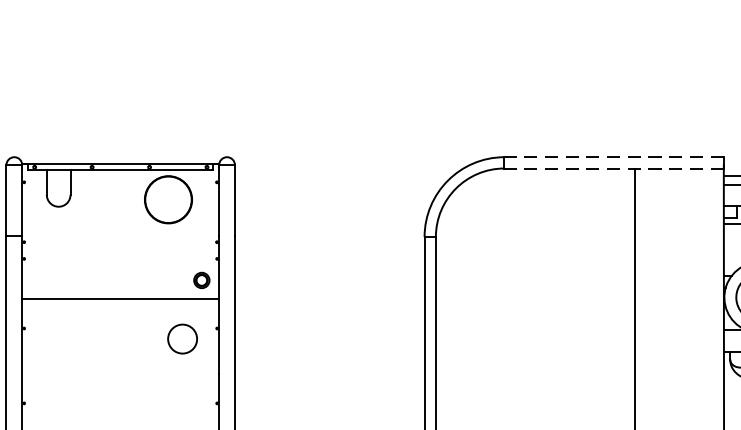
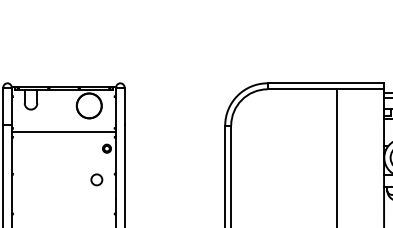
line: (613, 157) -> (325, 83), dashed -> solid
line: (613, 168) -> (325, 89), dashed -> solid
line: (119, 298) -> (63, 132), moved
circle: (182, 338) -> (96, 179), size x0.71

